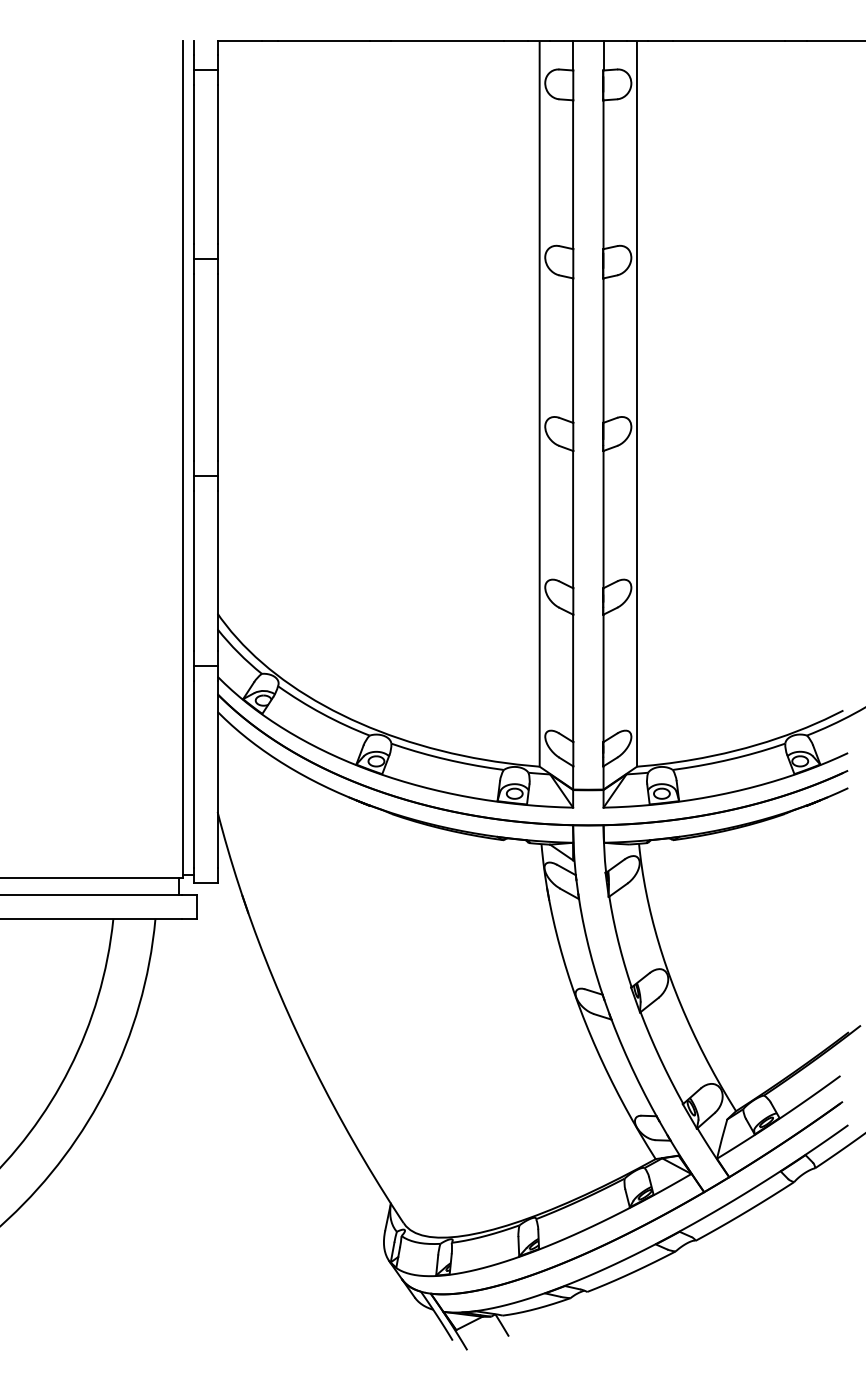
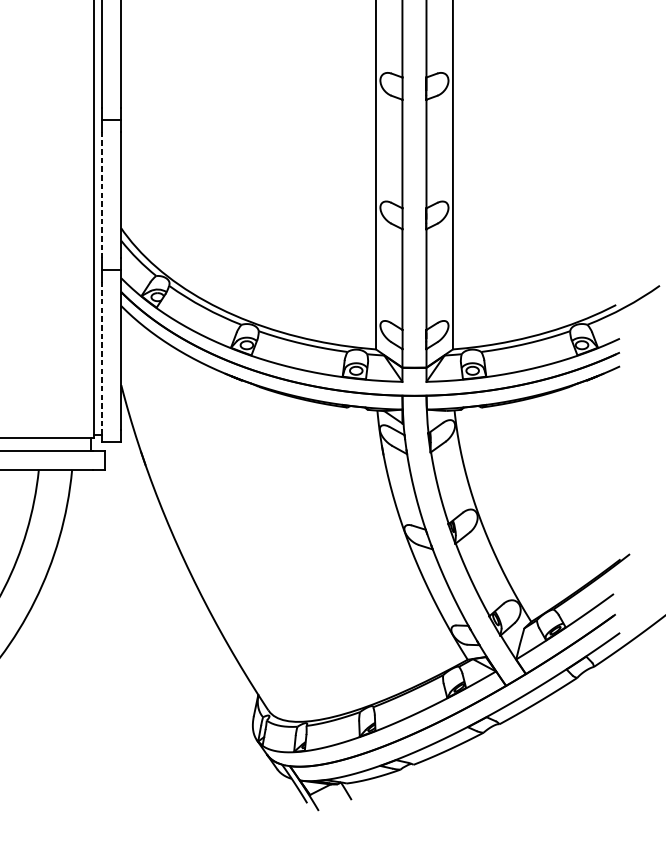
line: (193, 571) -> (102, 195), solid -> dashed
line: (193, 774) -> (102, 355), solid -> dashed

